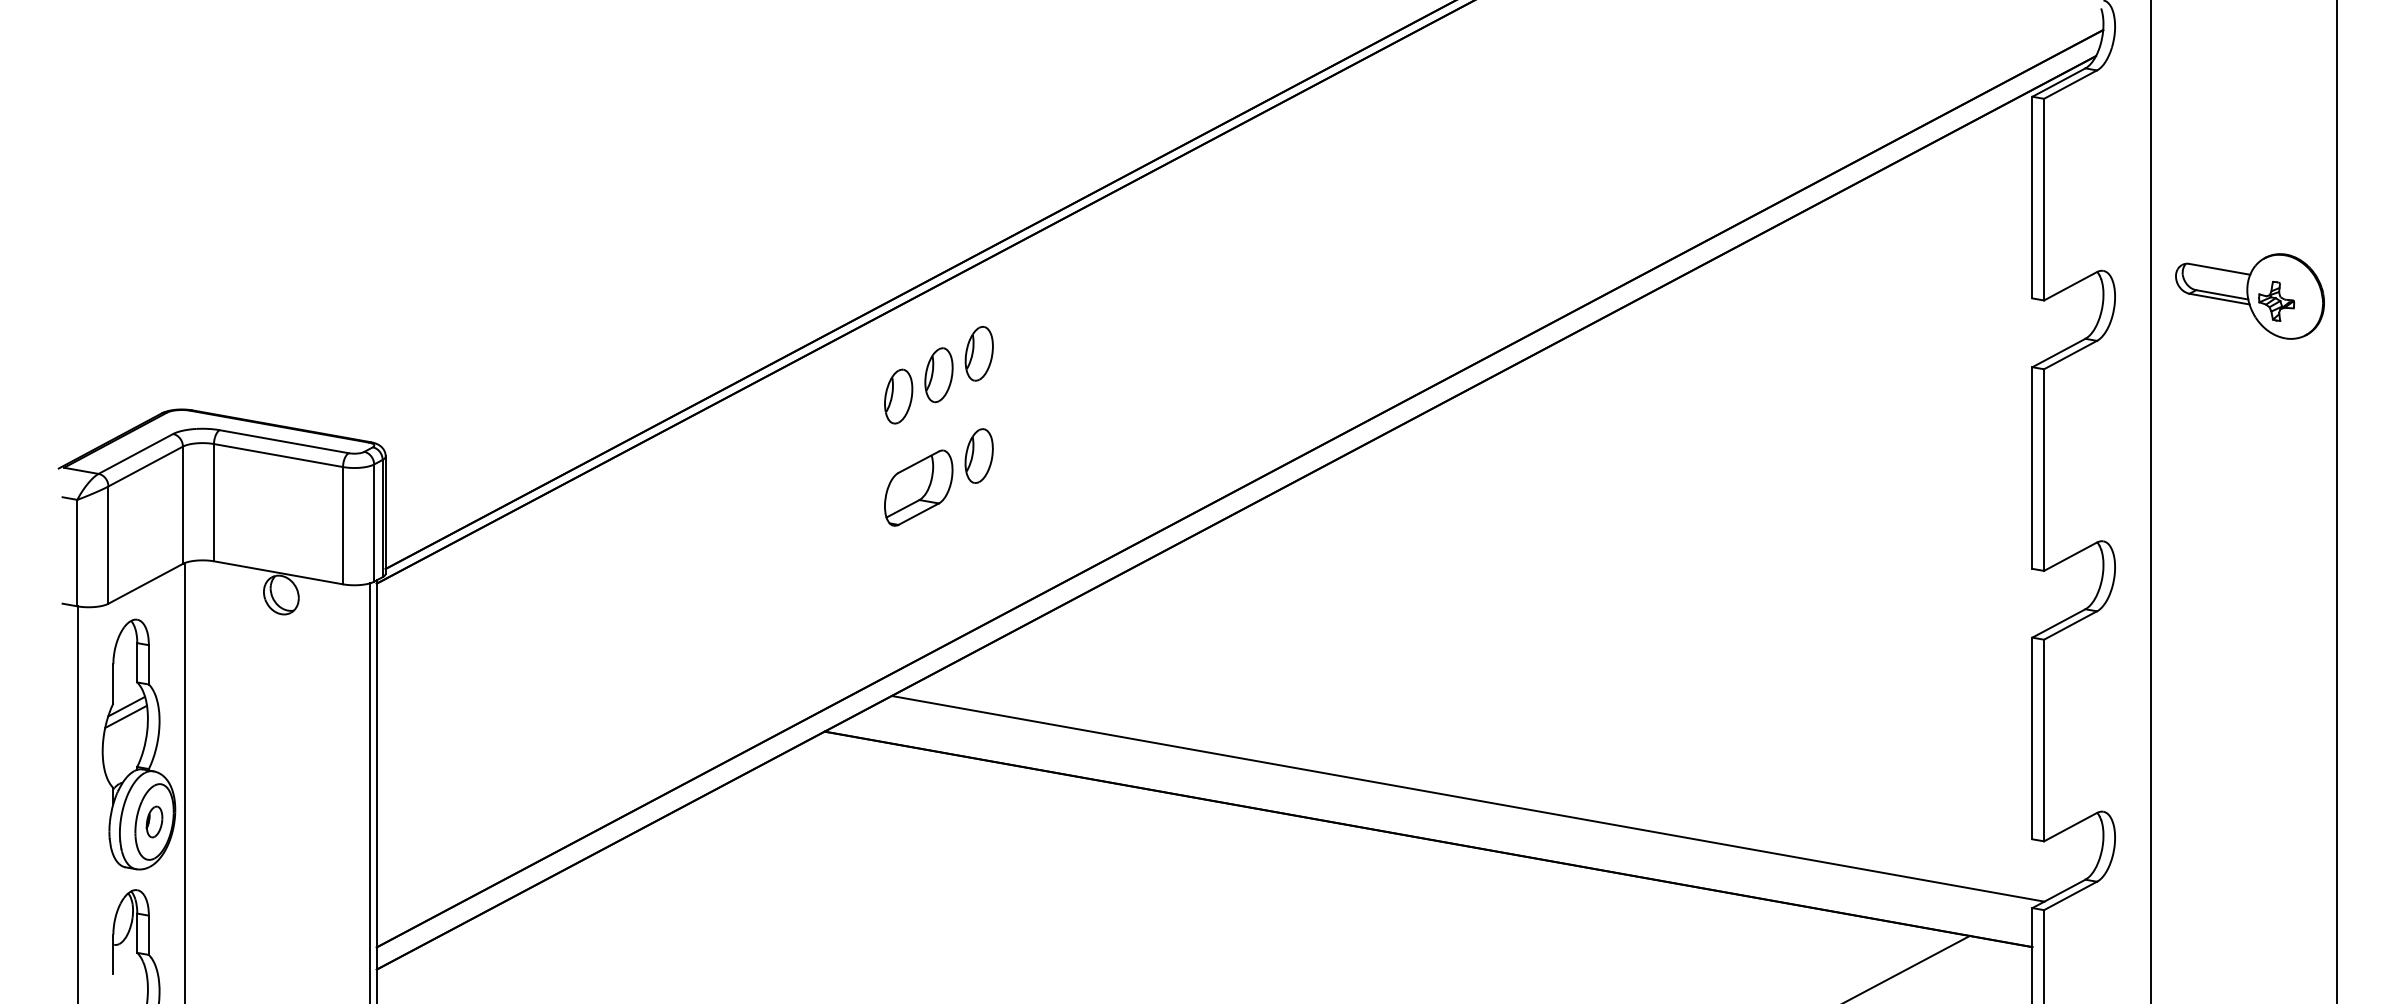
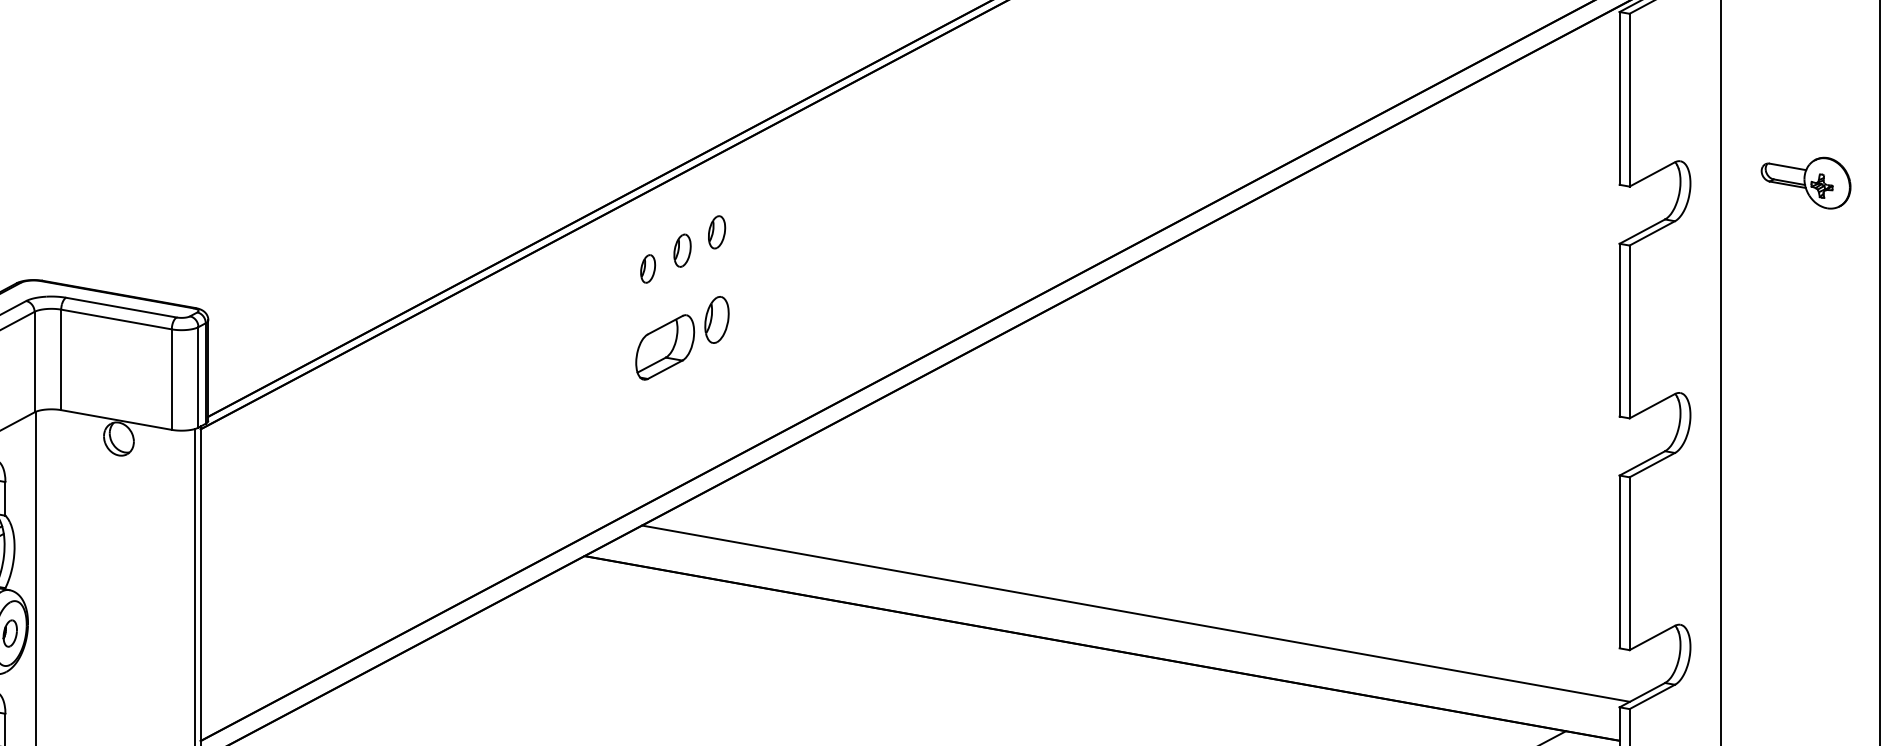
part: (2249, 296) -> (1805, 183), size x0.7
part: (978, 353) -> (716, 232), size x0.7
part: (938, 375) -> (682, 250), size x0.7
part: (898, 396) -> (647, 268), size x0.6

